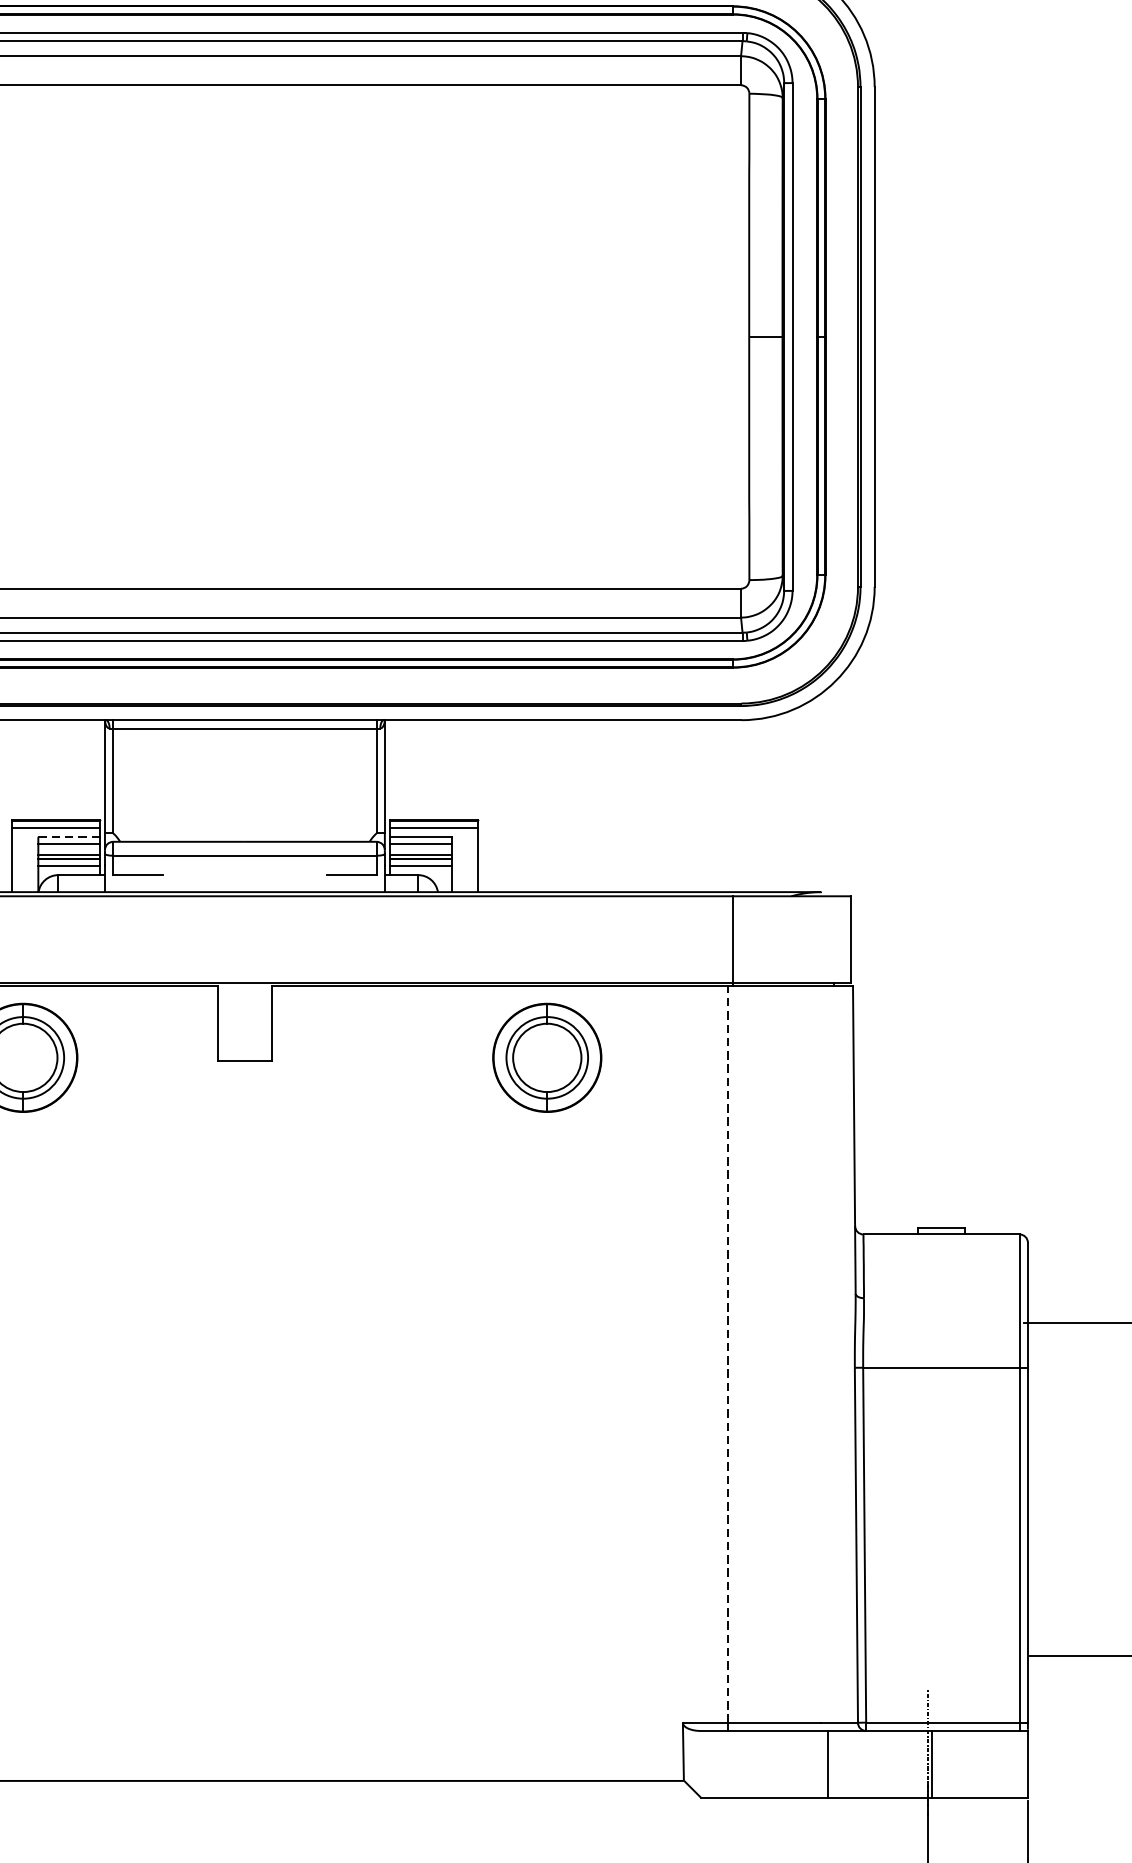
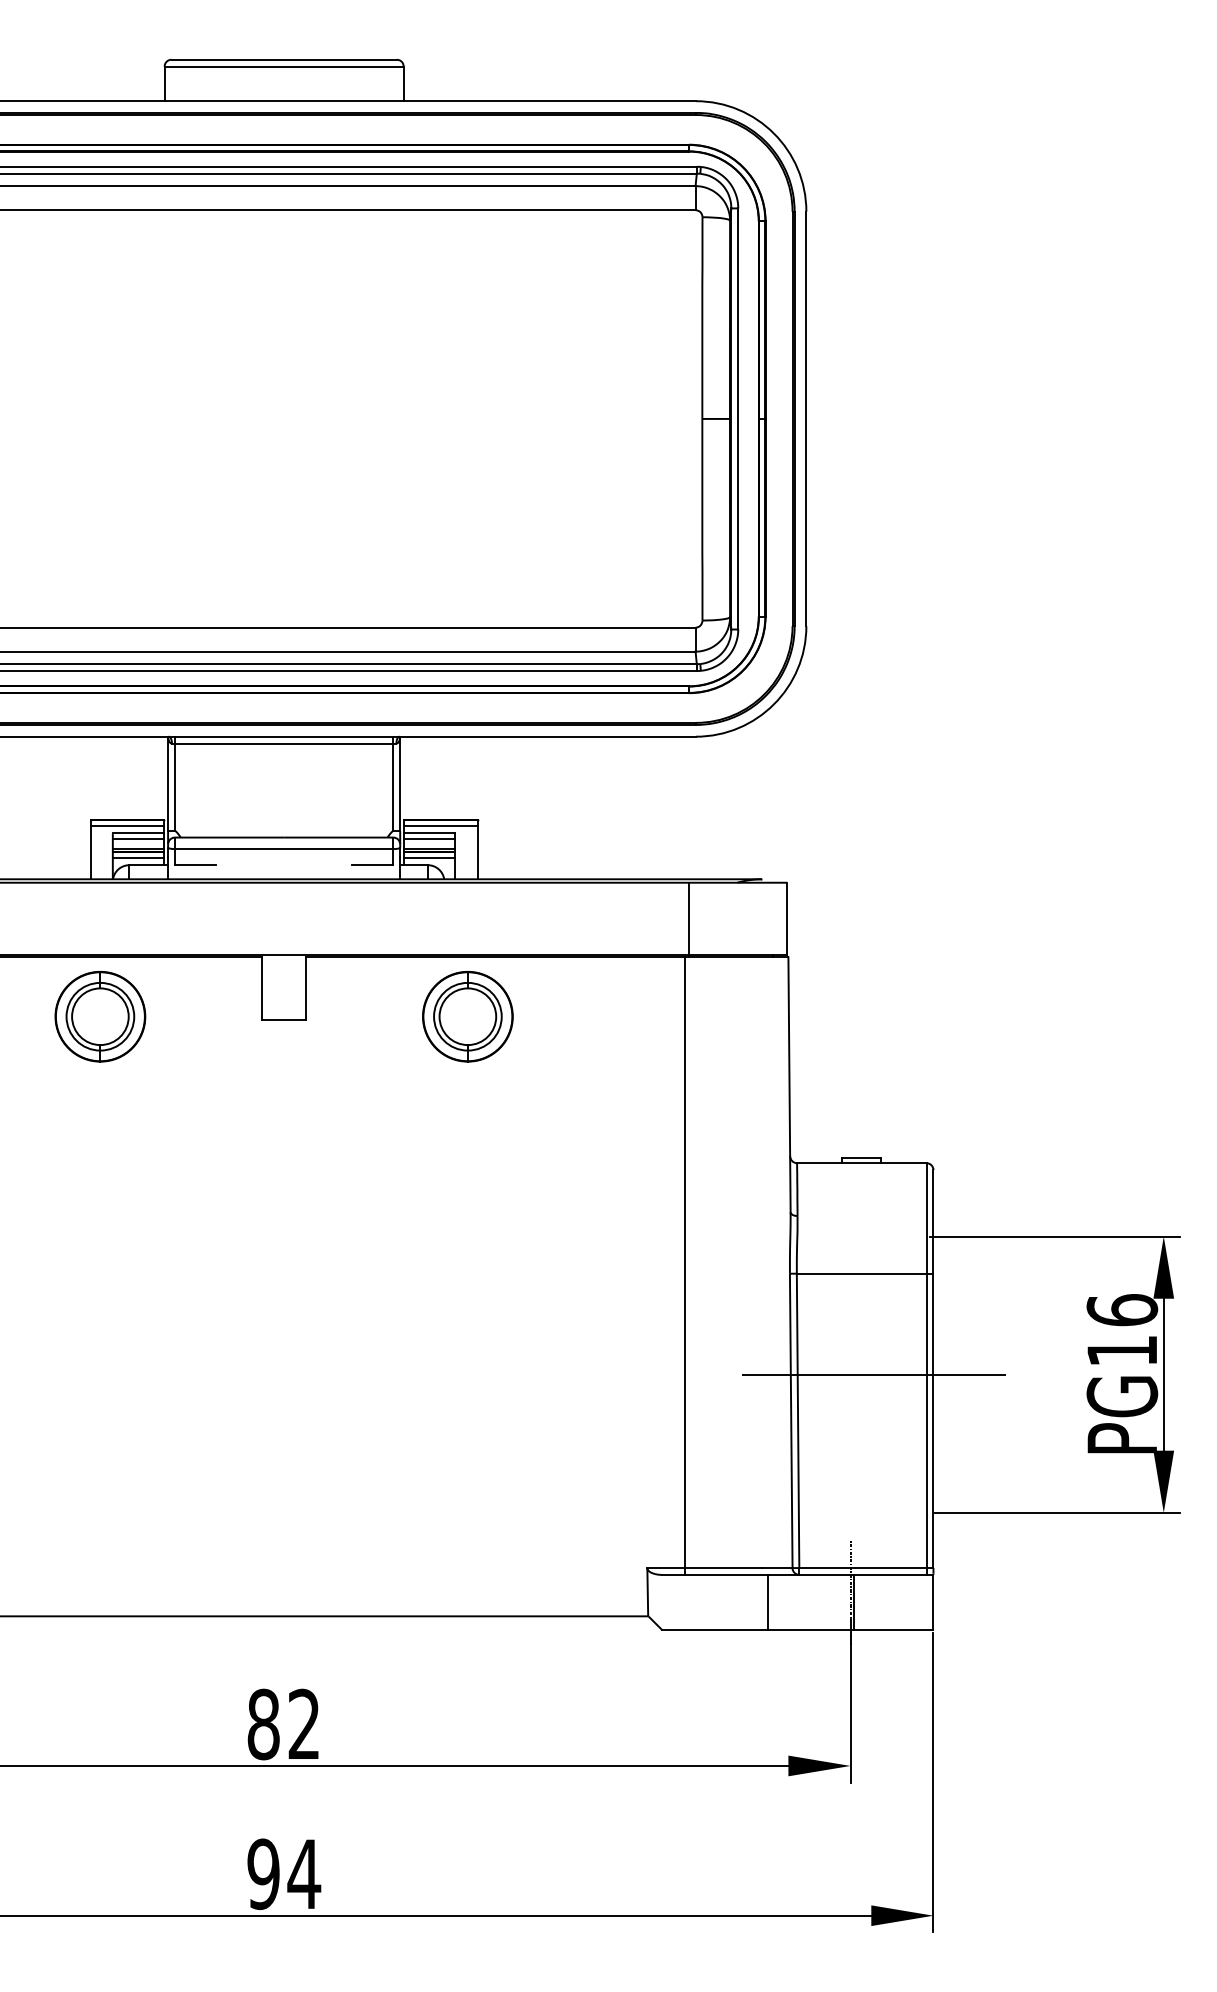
line: (69, 836) -> (138, 833), dashed -> solid
part: (546, 1057) -> (467, 1016), moved
line: (727, 1354) -> (684, 1262), dashed -> solid
line: (956, 1489) -> (874, 1374), added

